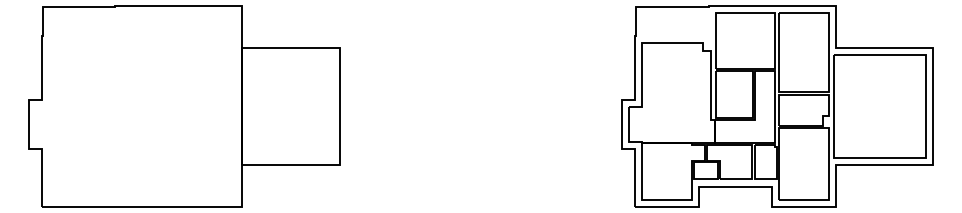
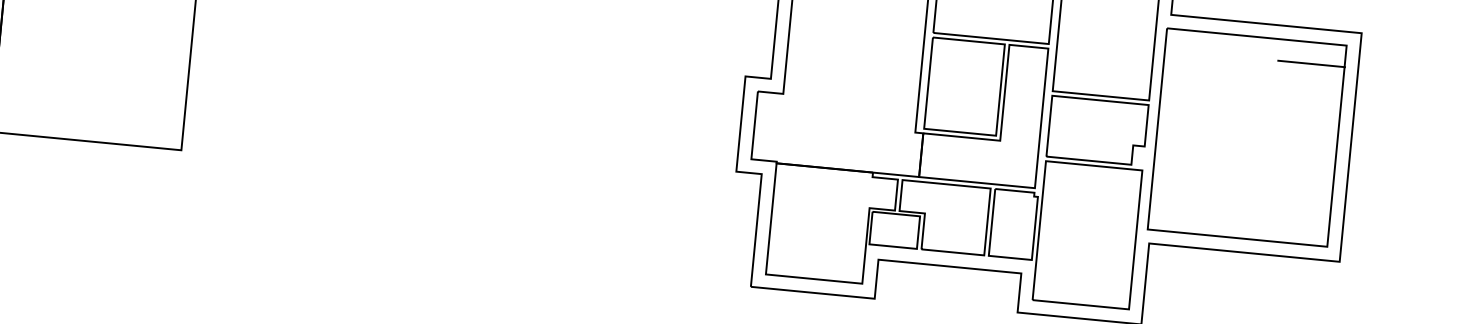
line: (909, 65) -> (1312, 63), added

